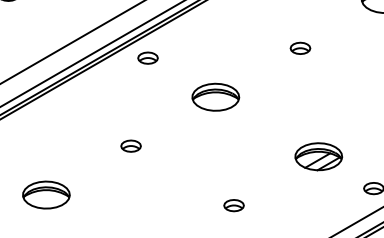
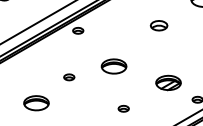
part: (299, 48) -> (158, 25), size x1.6
part: (214, 97) -> (113, 66), moved
part: (46, 195) -> (36, 103), moved

